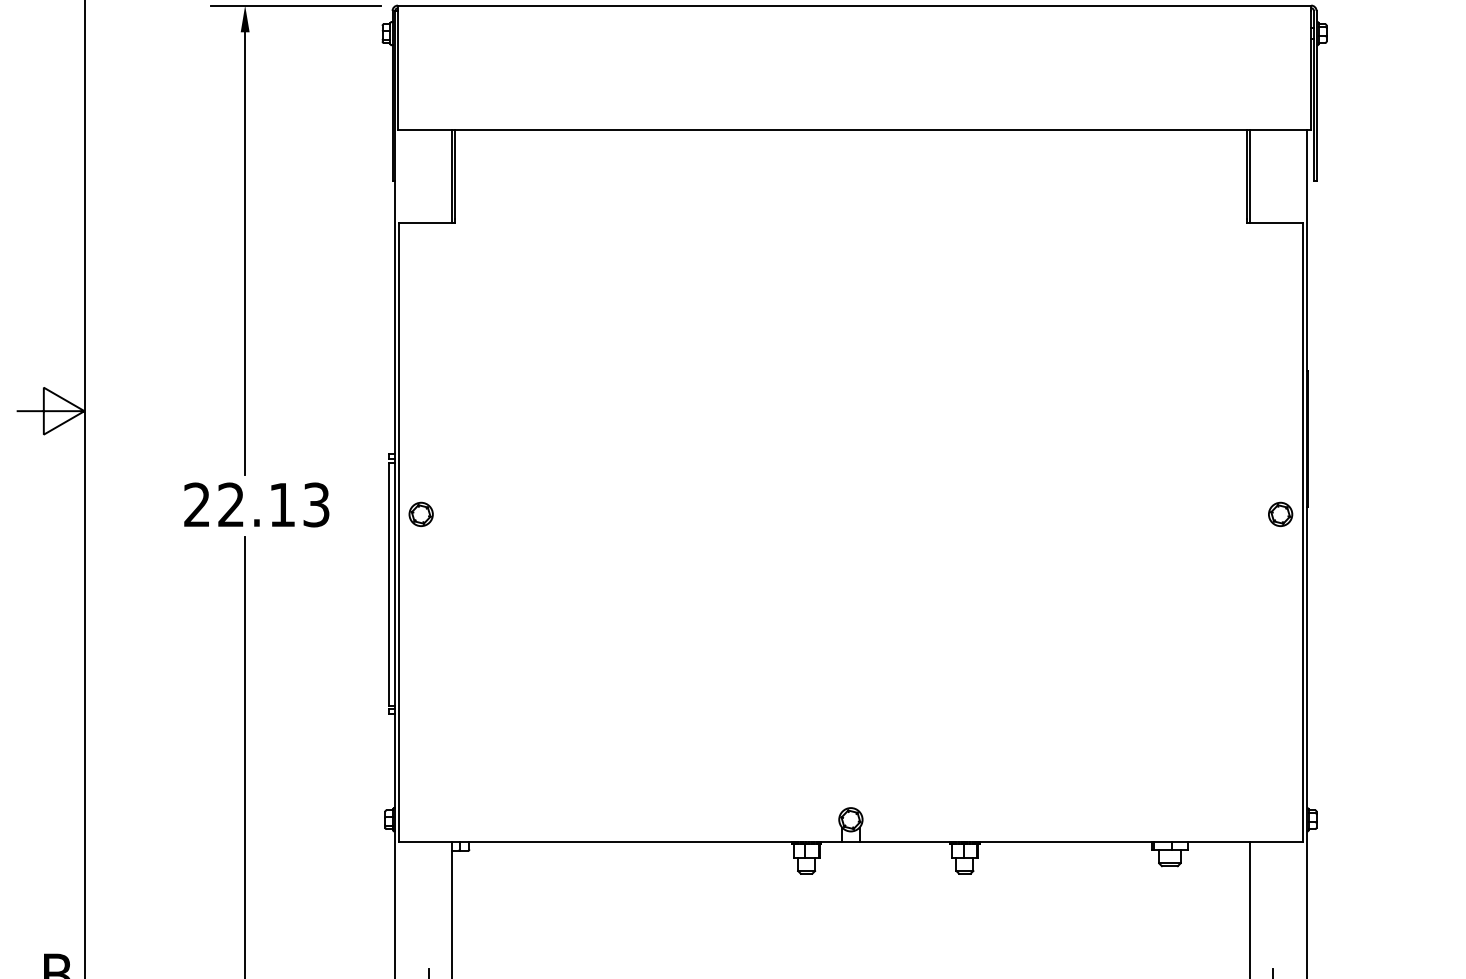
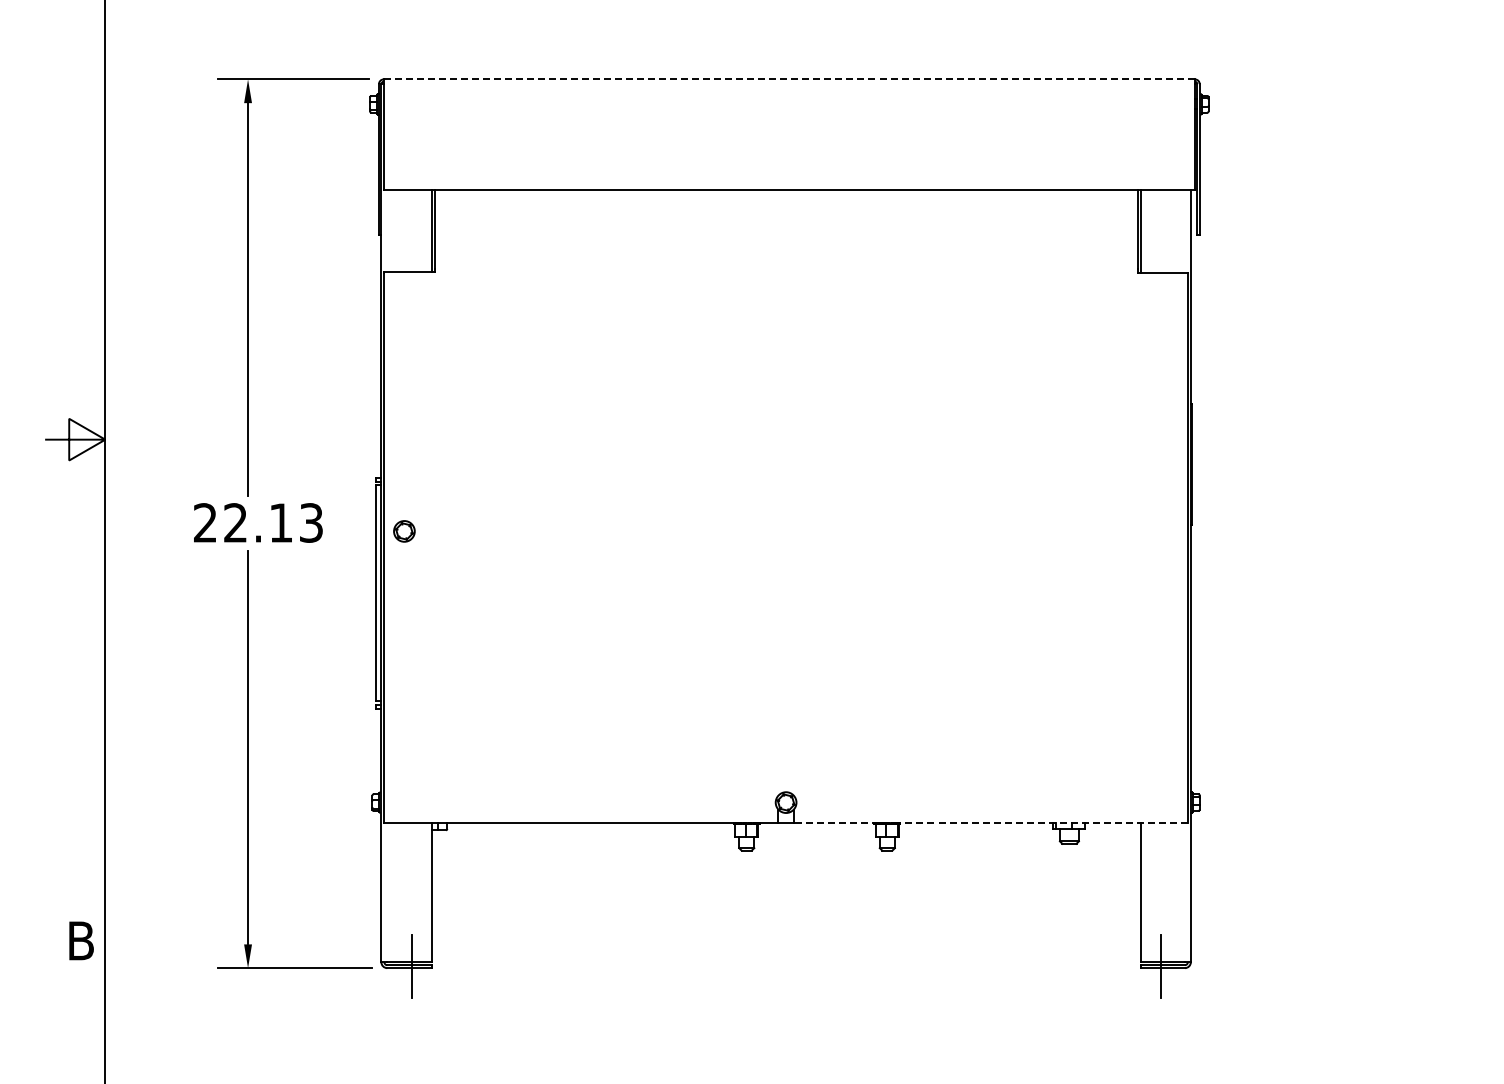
line: (854, 5) -> (789, 79), solid -> dashed
part: (1280, 514) -> (1167, 531), removed
line: (1081, 842) -> (990, 822), solid -> dashed

